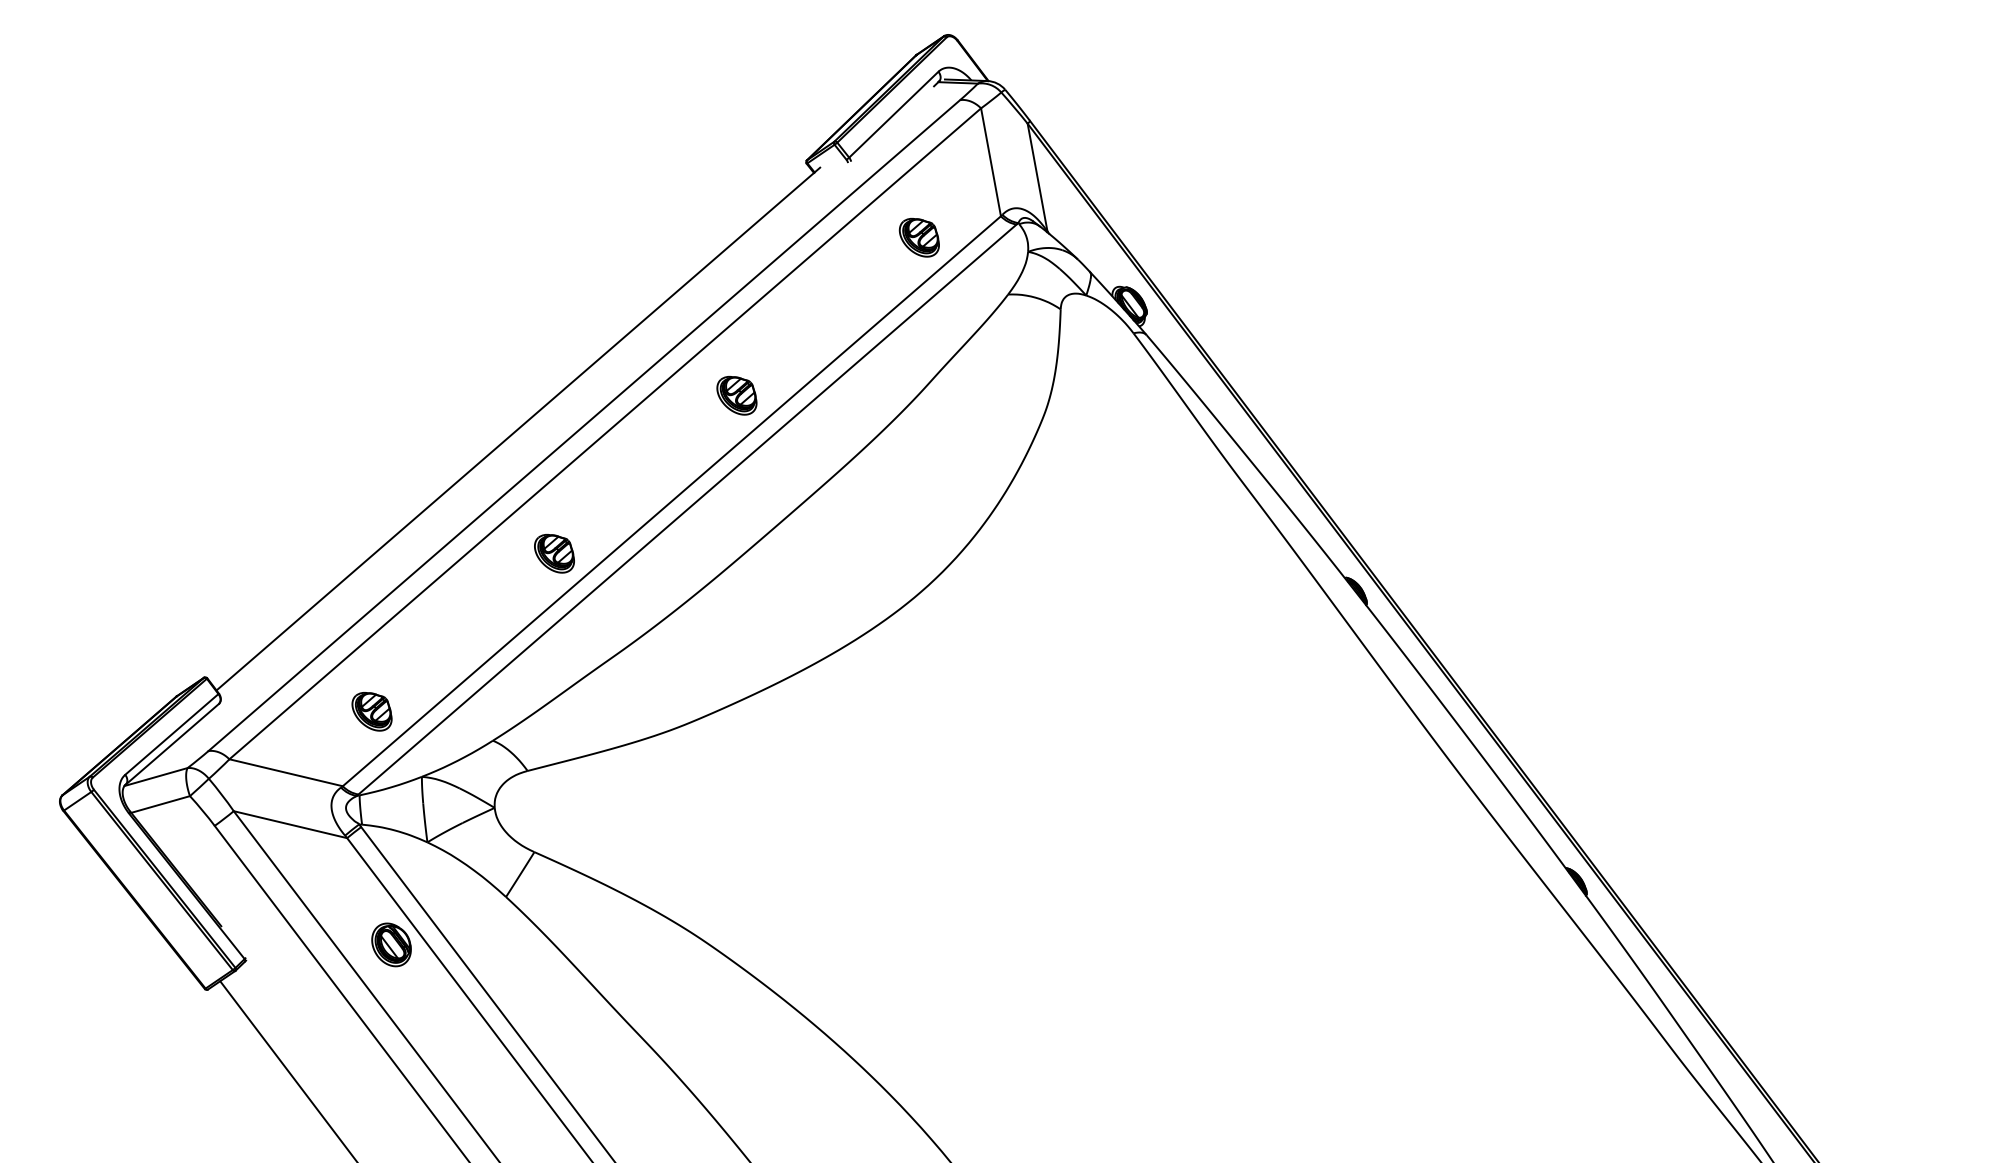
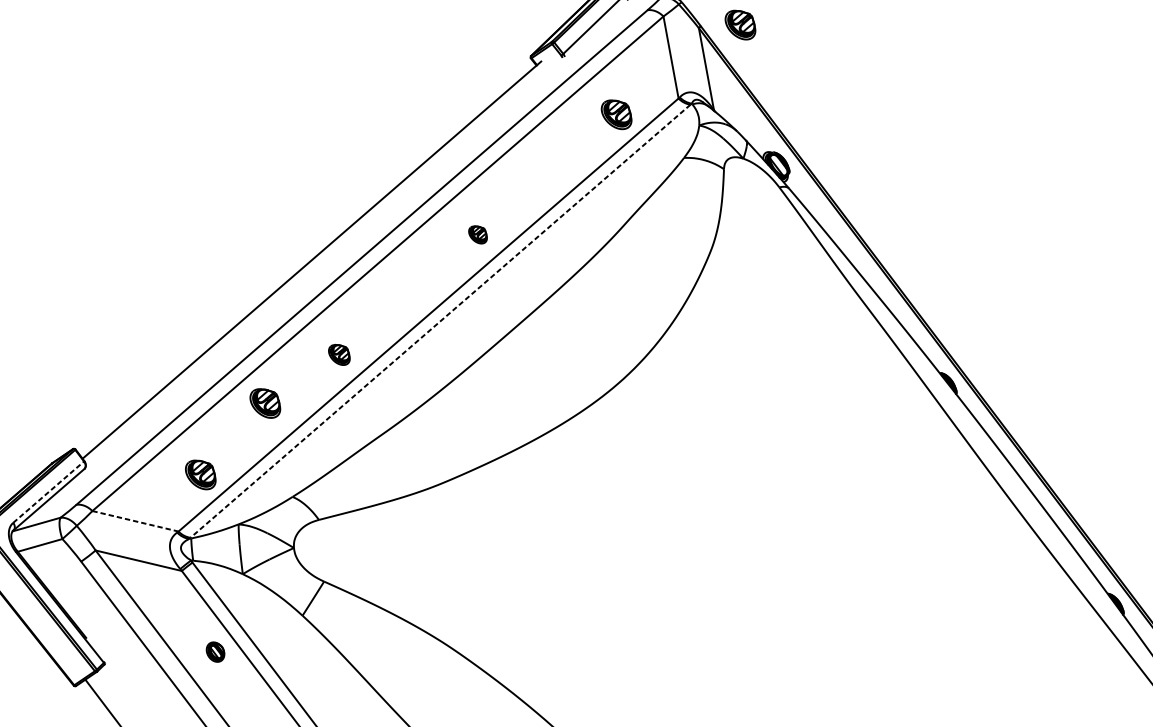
part: (1081, 119) -> (739, 24), added
part: (736, 395) -> (477, 234), size x0.6
line: (687, 509) -> (440, 321), solid -> dashed
part: (554, 553) -> (339, 354), size x0.7
part: (456, 617) -> (264, 403), added
line: (171, 734) -> (48, 492), solid -> dashed
line: (286, 772) -> (135, 521), solid -> dashed
part: (391, 944) -> (215, 651), size x0.6

